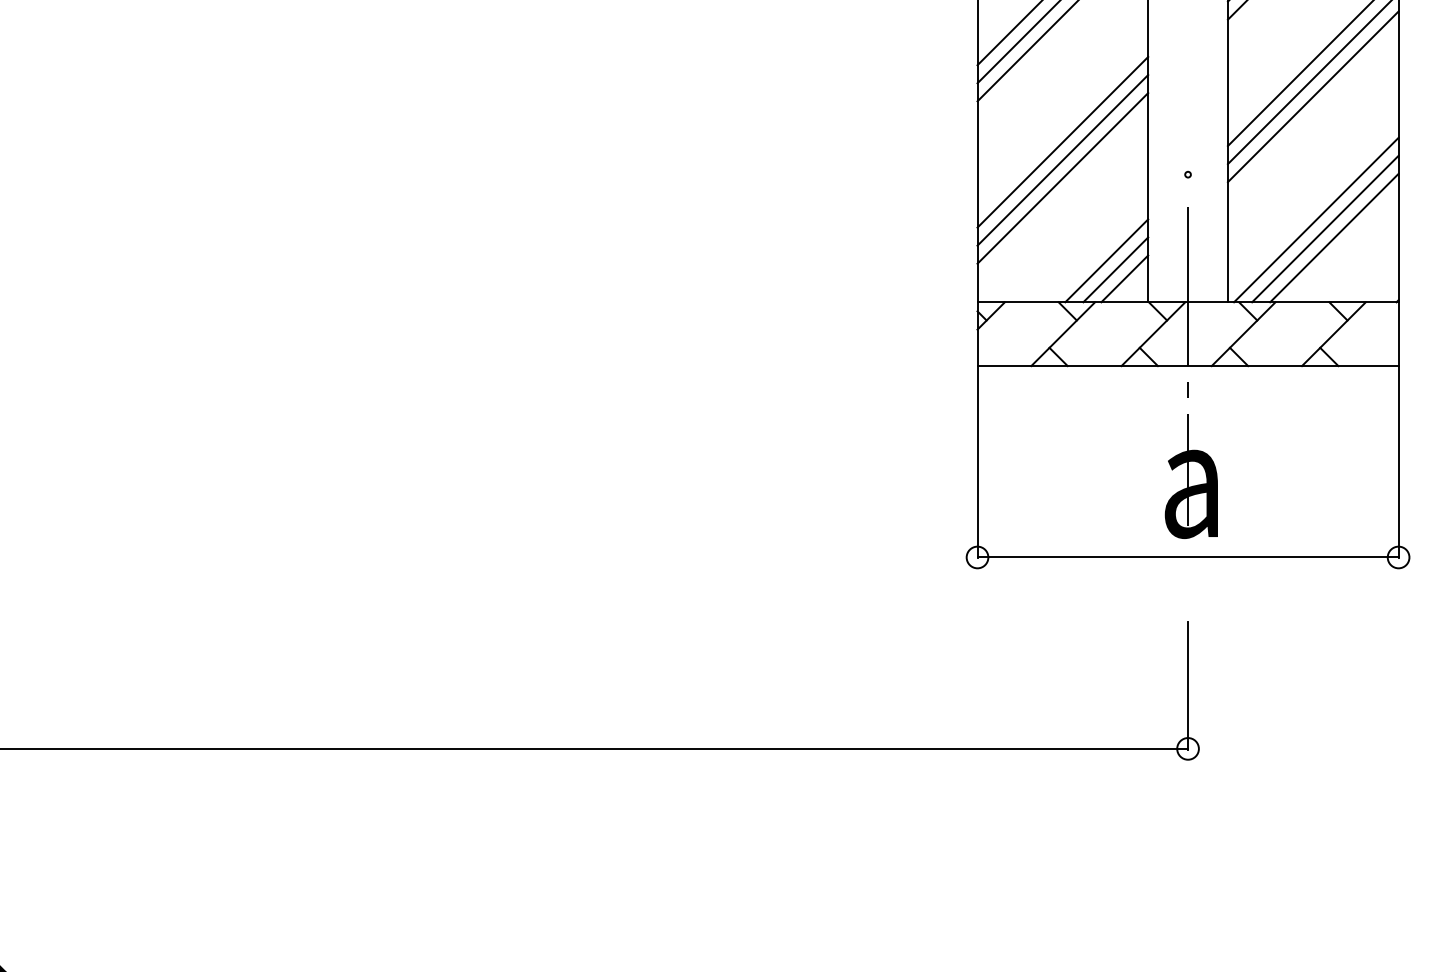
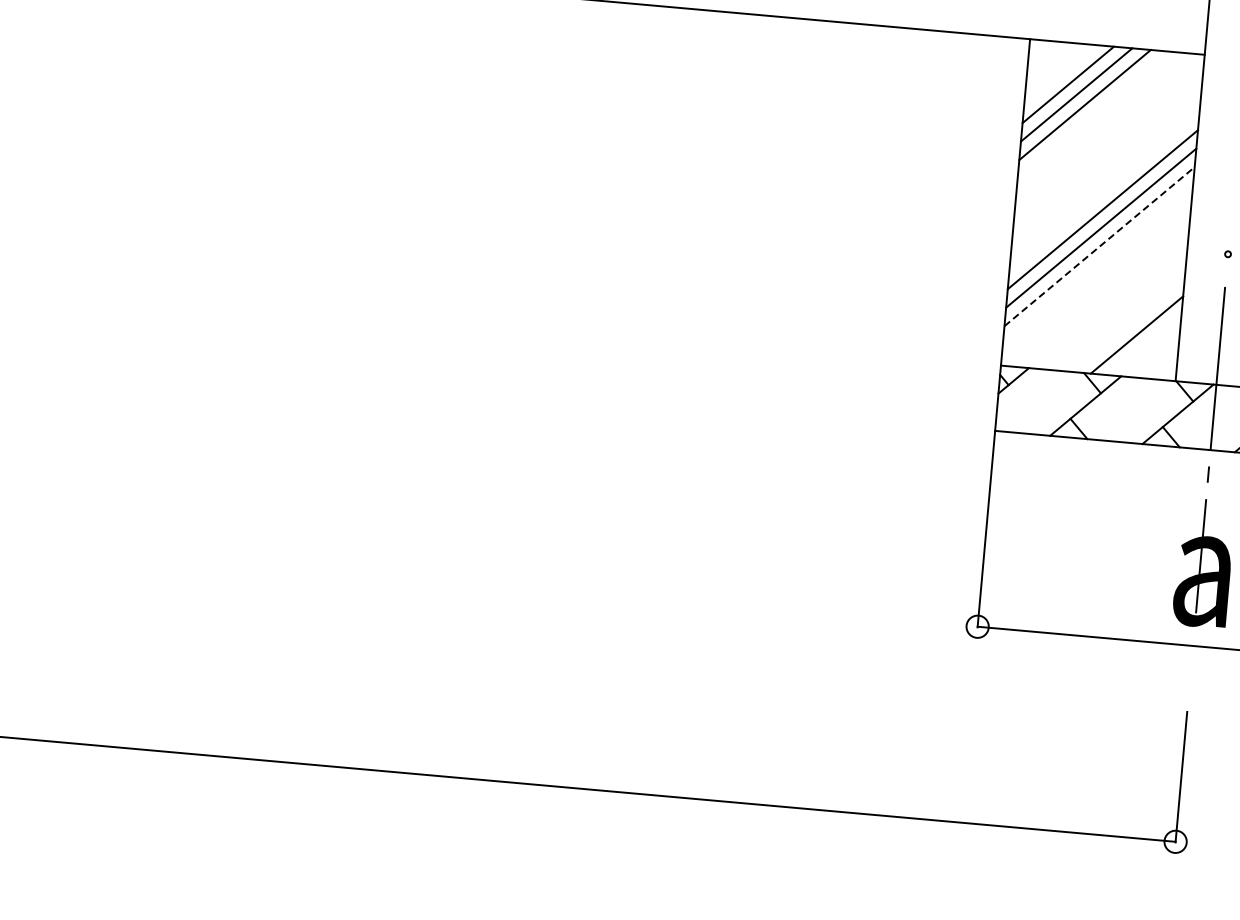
line: (1062, 178) -> (1099, 246), solid -> dashed
line: (1115, 269) -> (1145, 344), removed
line: (1124, 278) -> (1153, 354), removed

